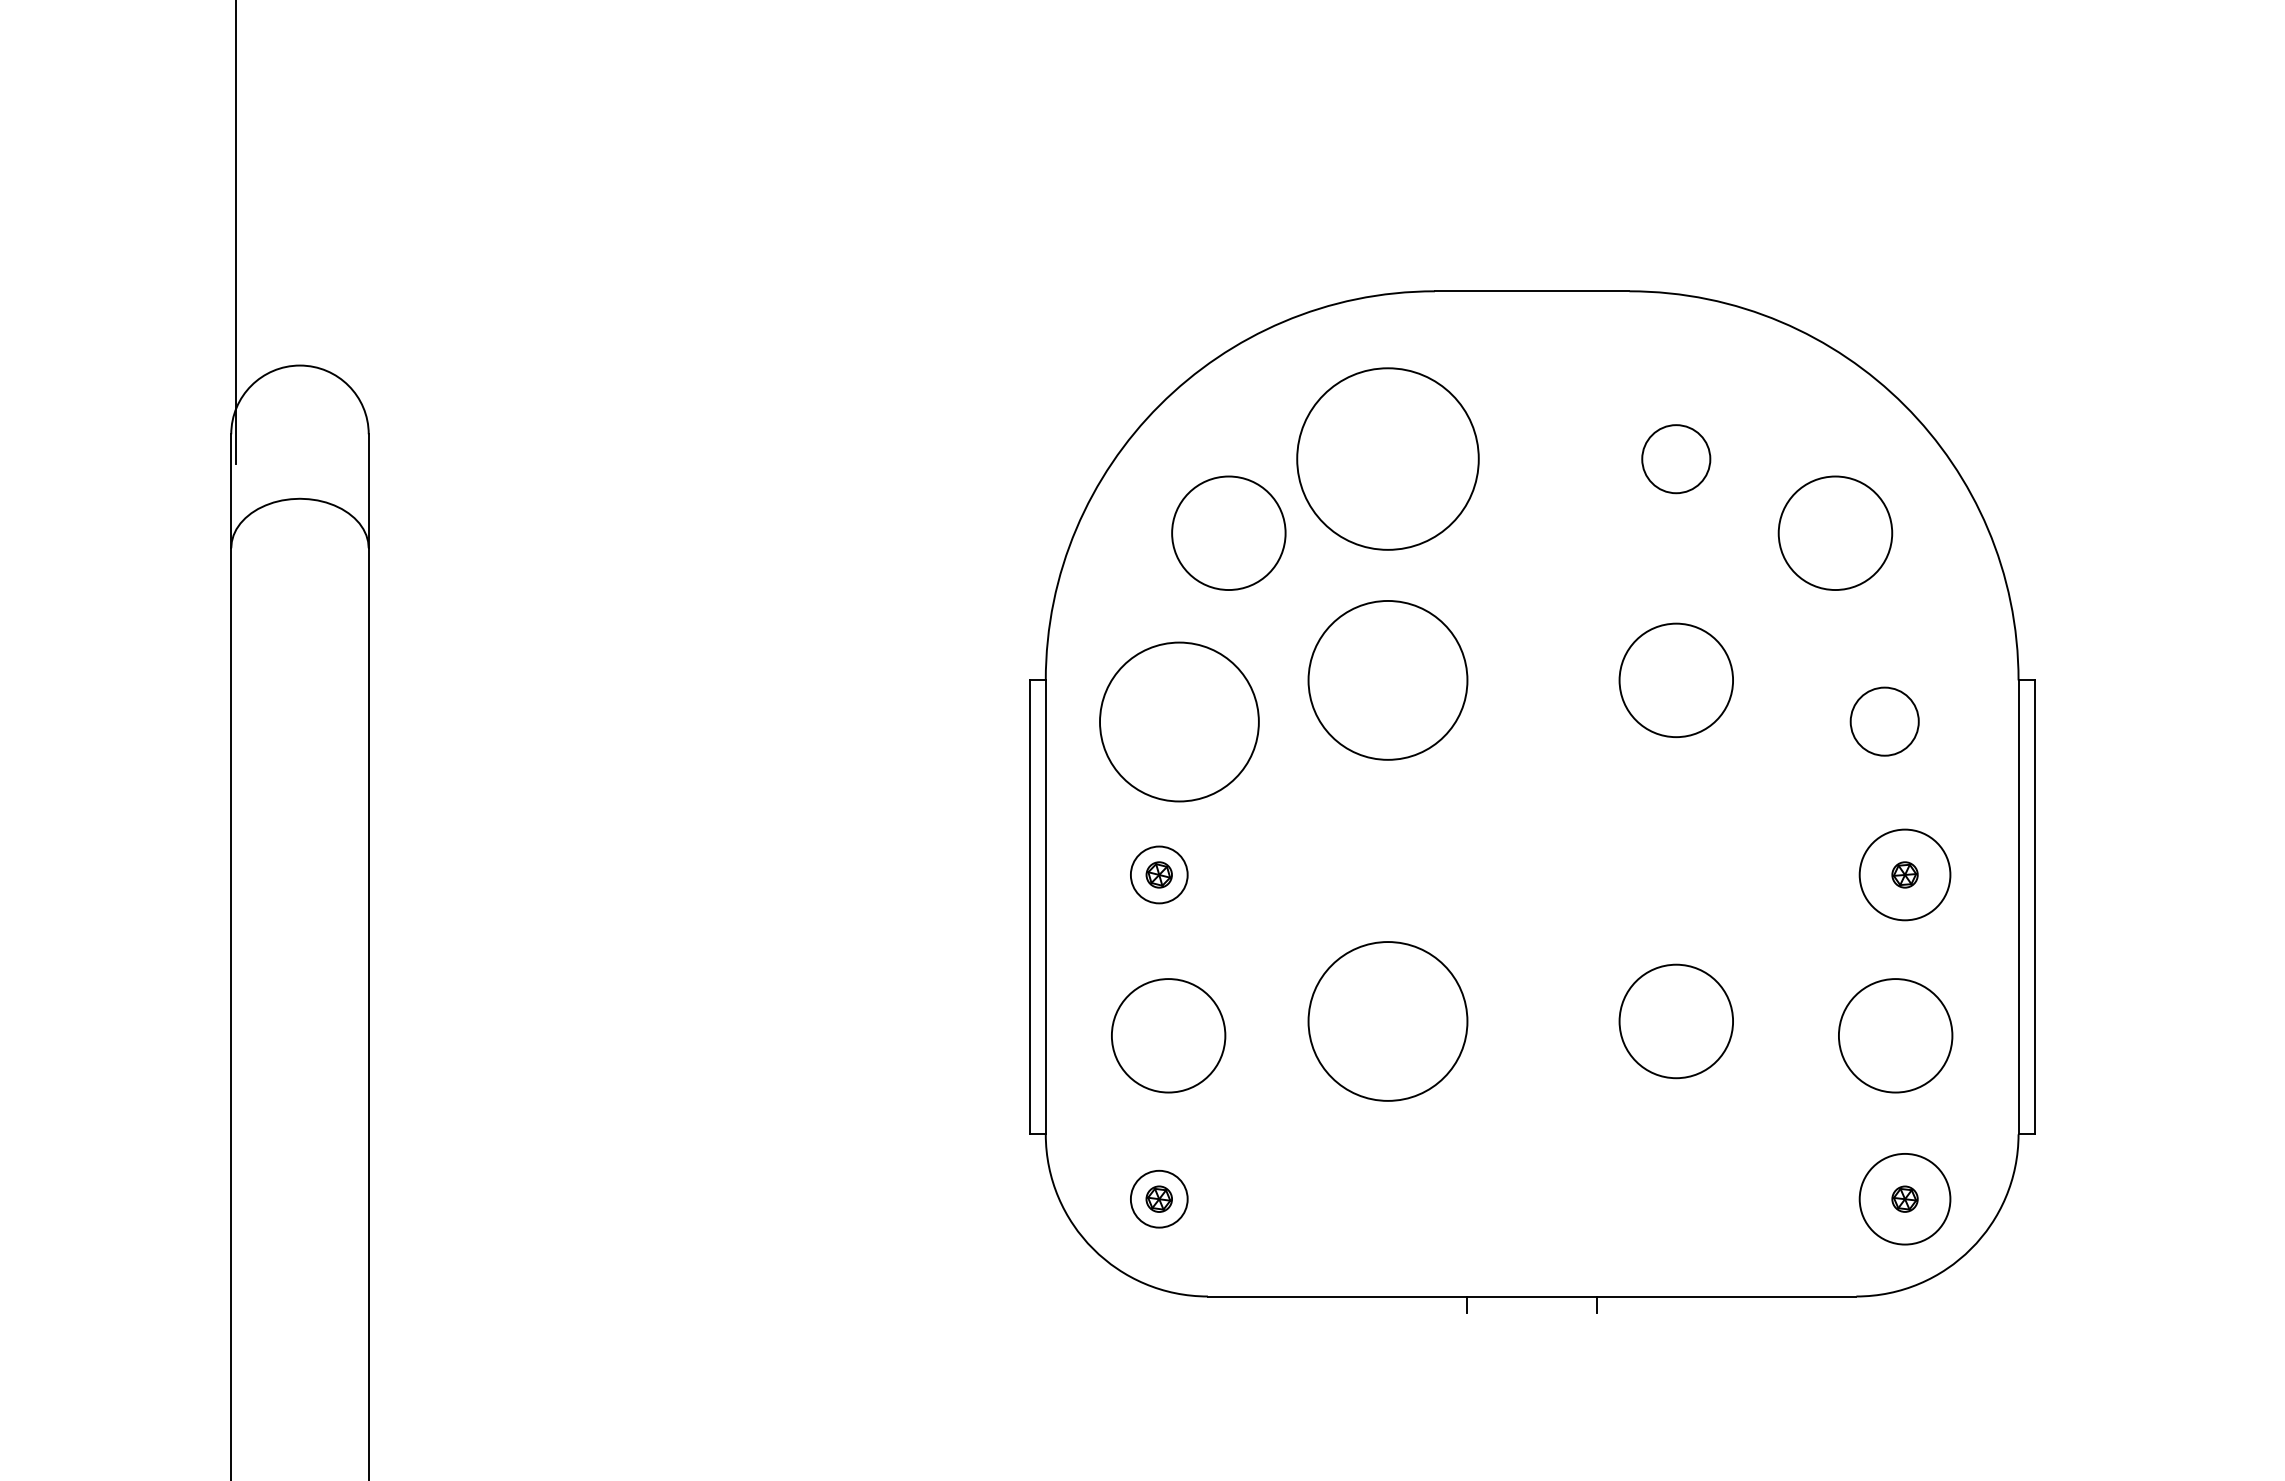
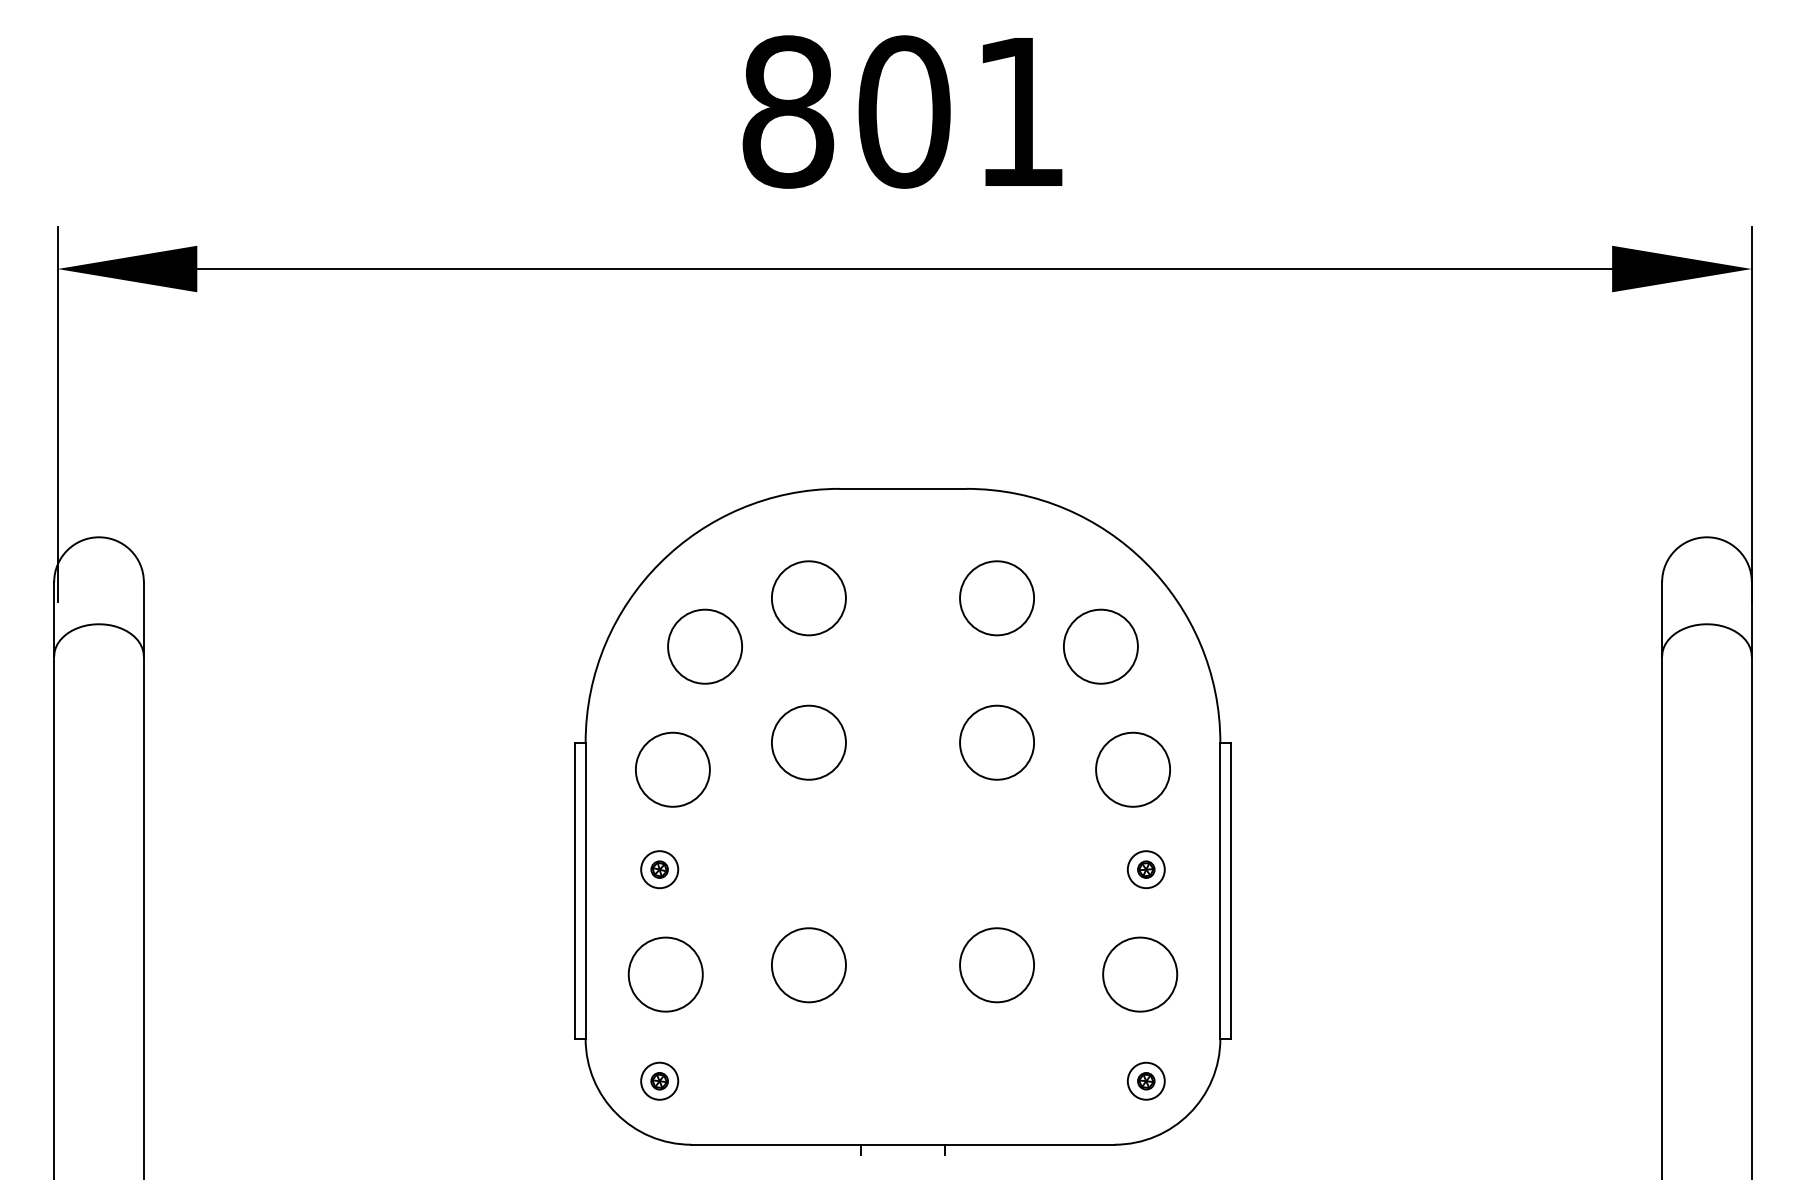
circle: (1387, 459) -> (808, 598), size x0.62
circle: (1675, 459) -> (996, 598), size x1.67
circle: (1387, 680) -> (808, 742), size x0.71
circle: (1178, 721) -> (672, 769), size x0.71
circle: (1883, 721) -> (1132, 769), size x1.67
circle: (1903, 874) -> (1145, 869), size x0.62
circle: (1387, 1021) -> (808, 965), size x0.71
circle: (1903, 1198) -> (1145, 1080), size x0.62

